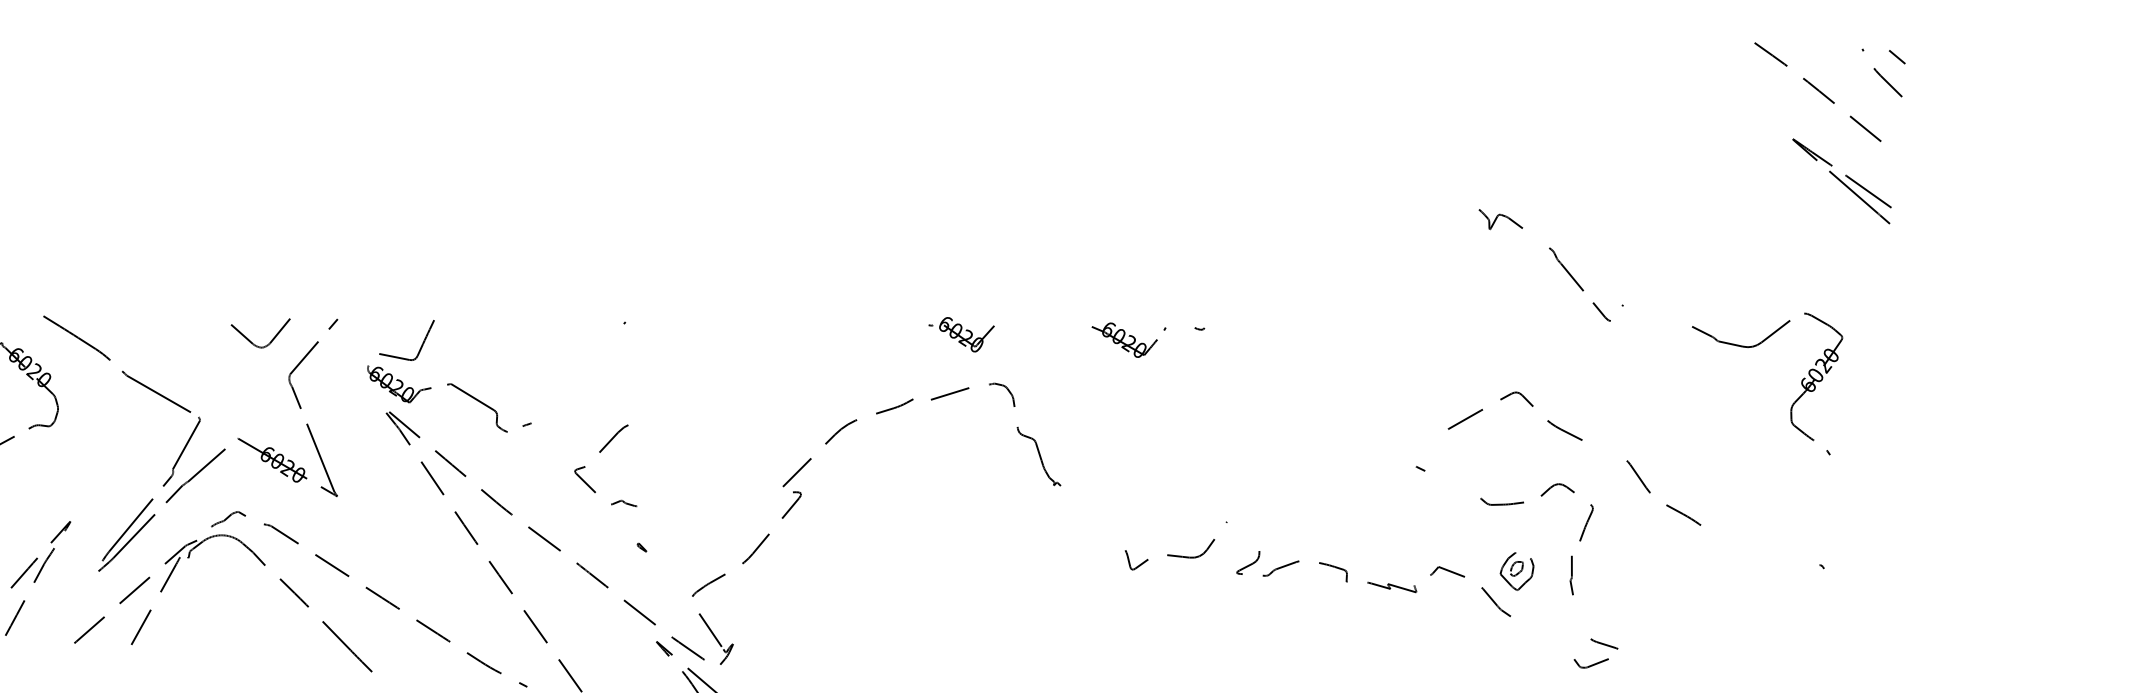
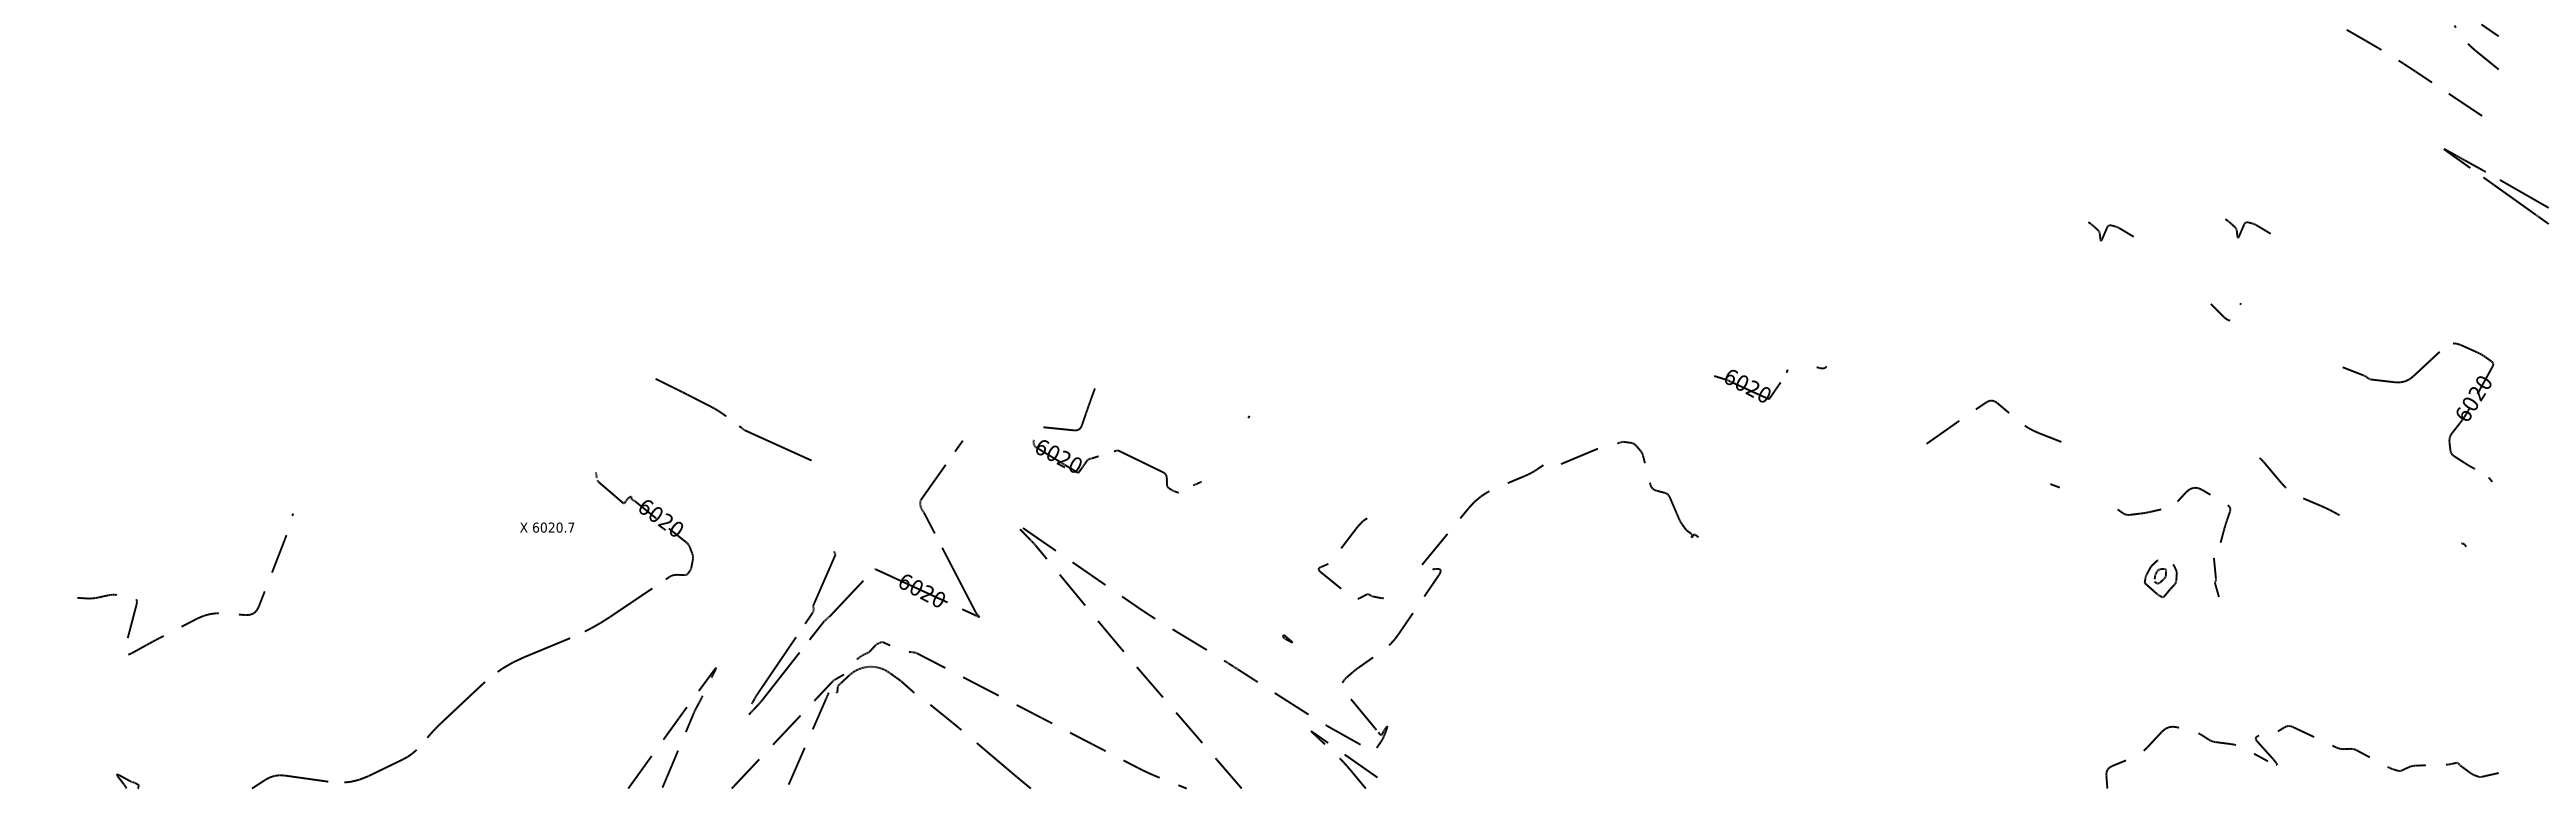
curve: (1840, 181) -> (2495, 186), moved
part: (1636, 231) -> (2247, 228), added
curve: (1565, 269) -> (2180, 273), removed
part: (960, 334) -> (1584, 396), removed
curve: (250, 339) -> (877, 469), removed
part: (1753, 347) -> (2405, 382), moved
curve: (110, 360) -> (726, 416), moved
part: (449, 383) -> (1116, 449), moved
curve: (1528, 403) -> (2004, 410), moved
part: (600, 452) -> (1342, 548), moved
part: (1173, 555) -> (1817, 595), removed
part: (1375, 581) -> (2020, 602), removed
curve: (1599, 661) -> (2251, 660), removed

